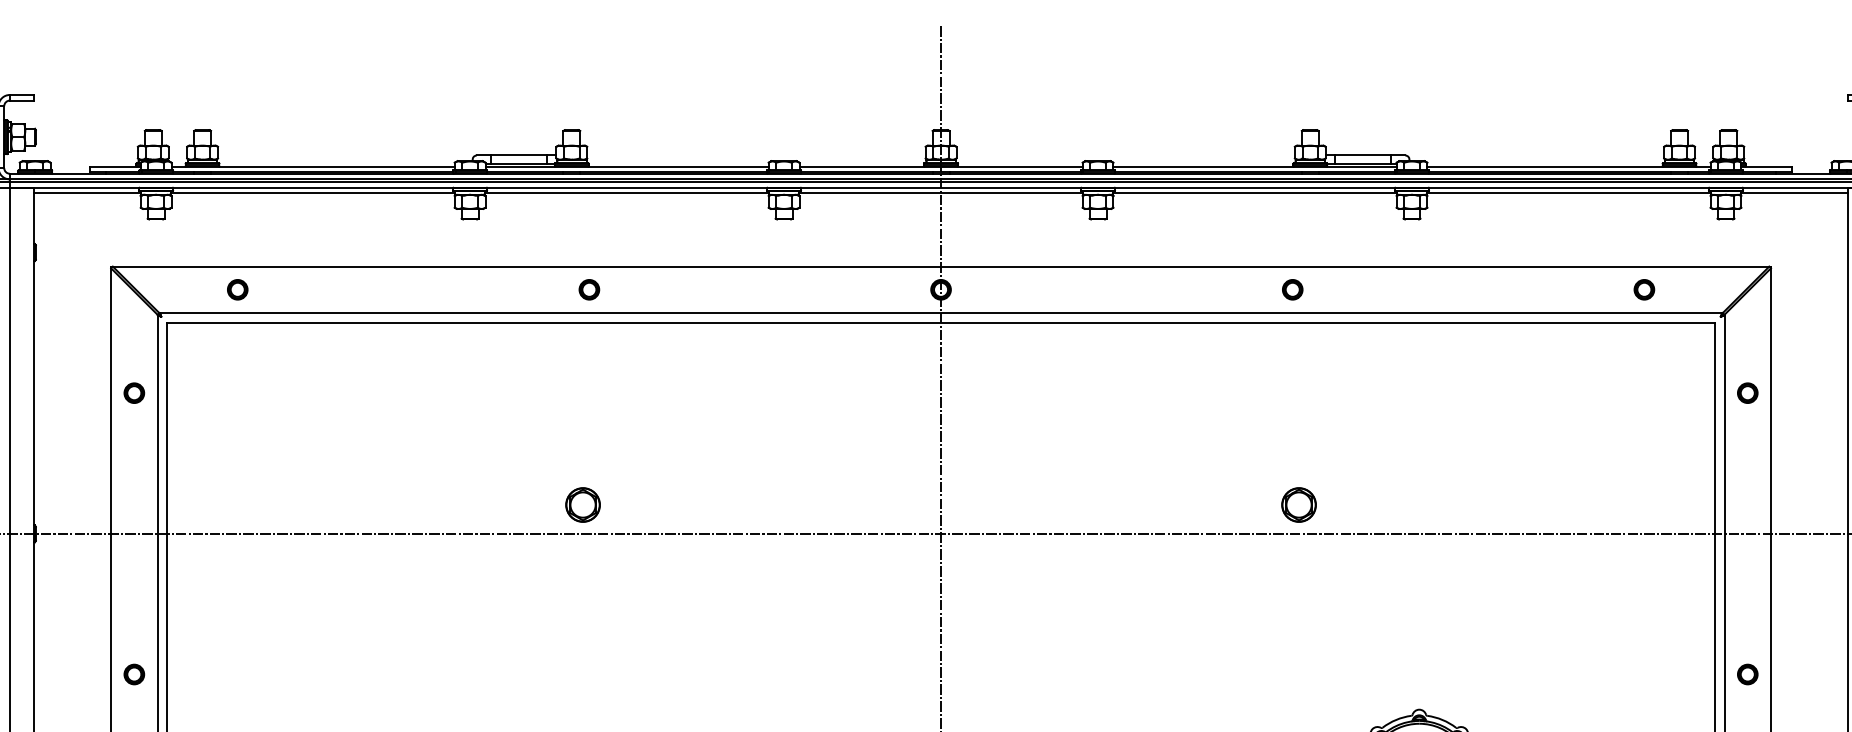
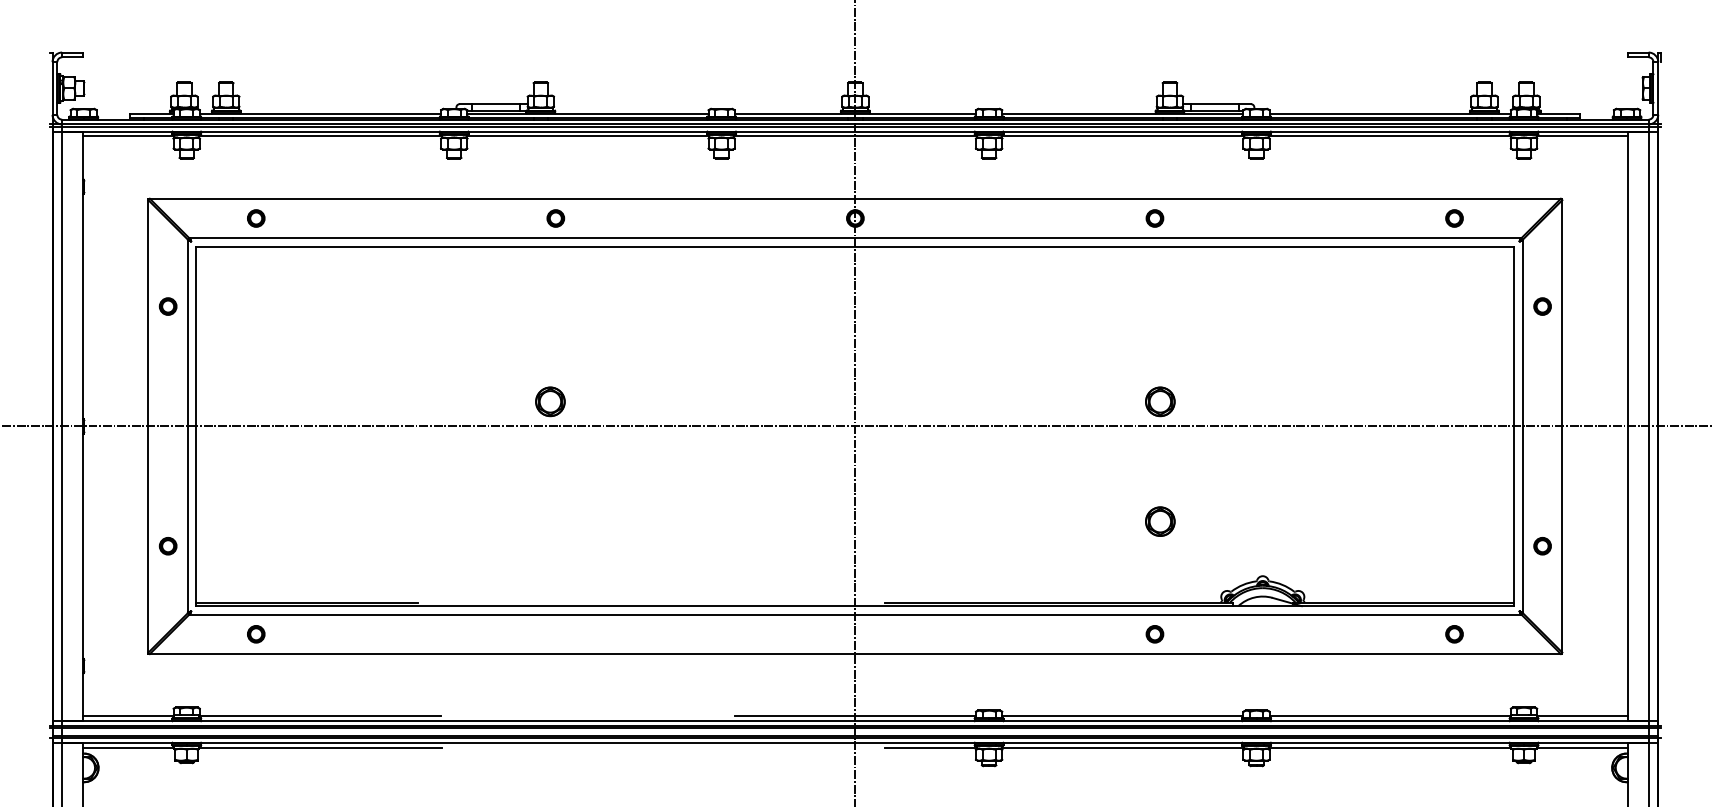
part: (1299, 645) -> (1160, 521), added

